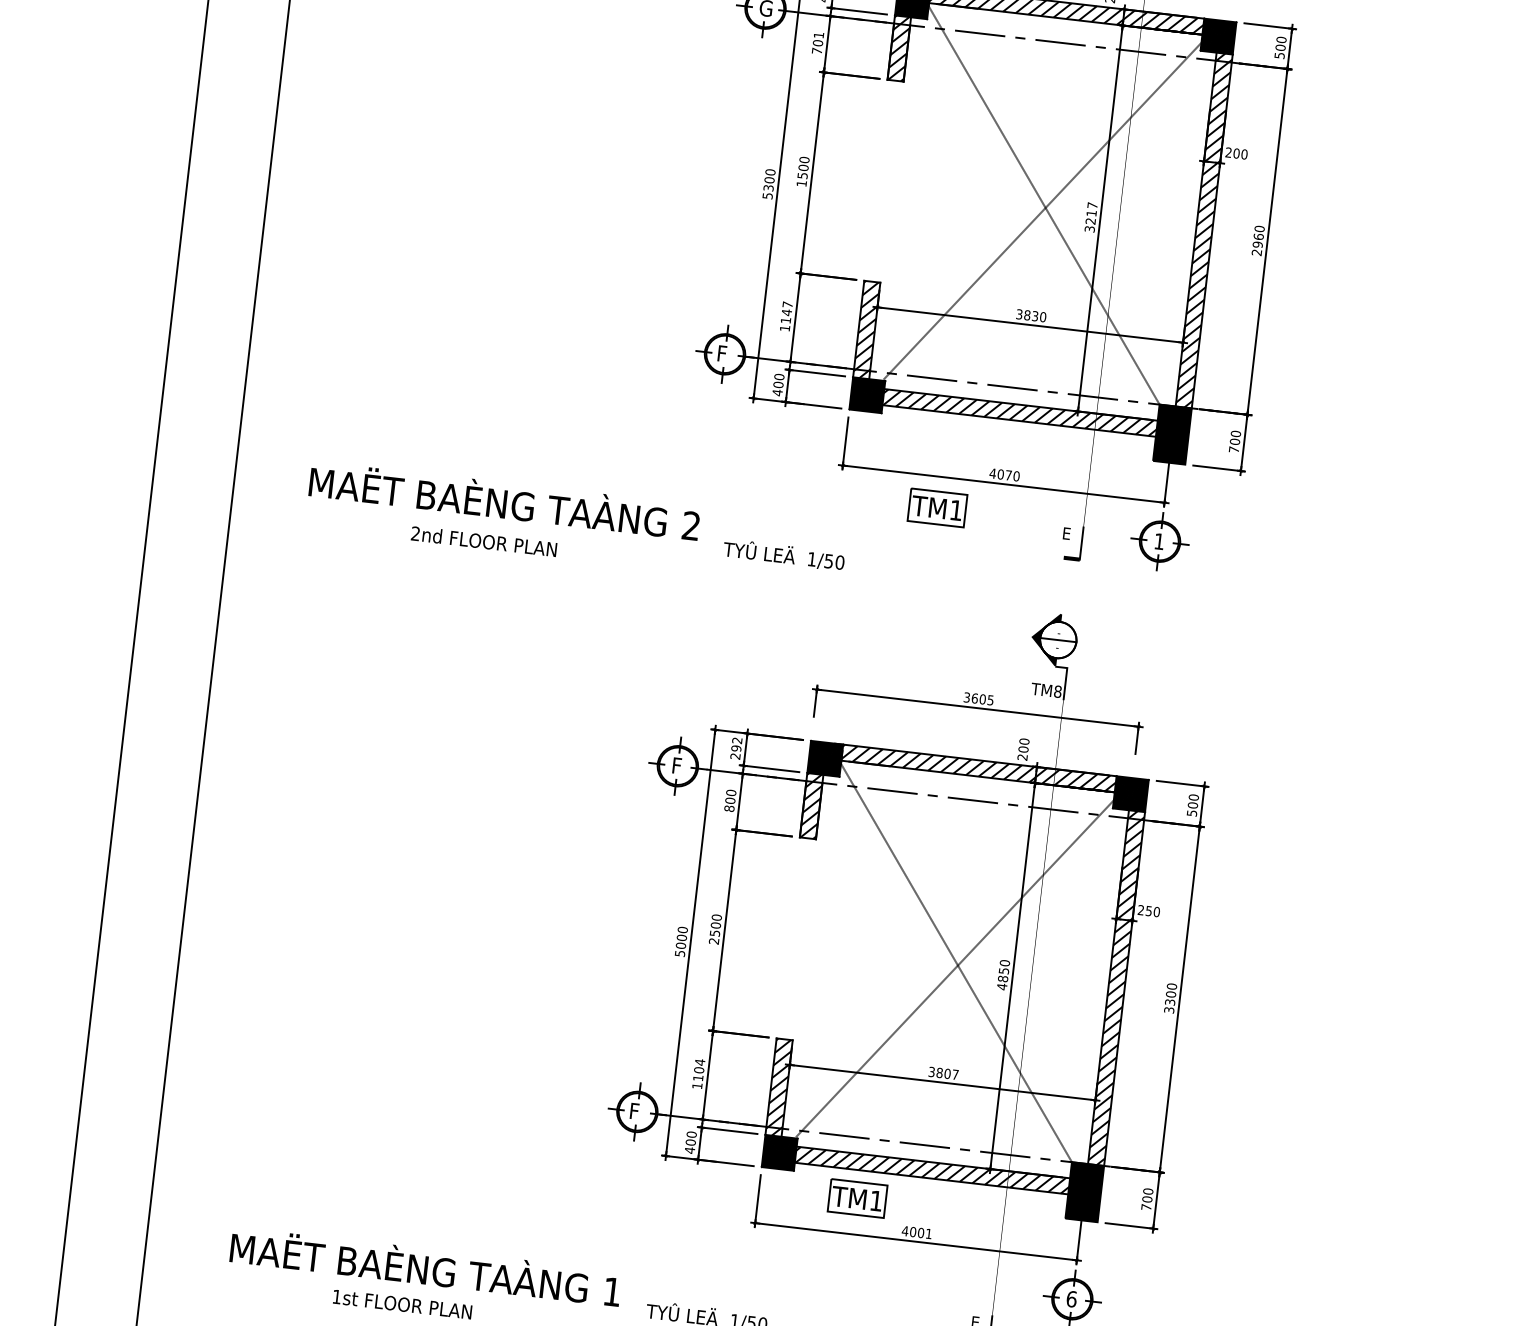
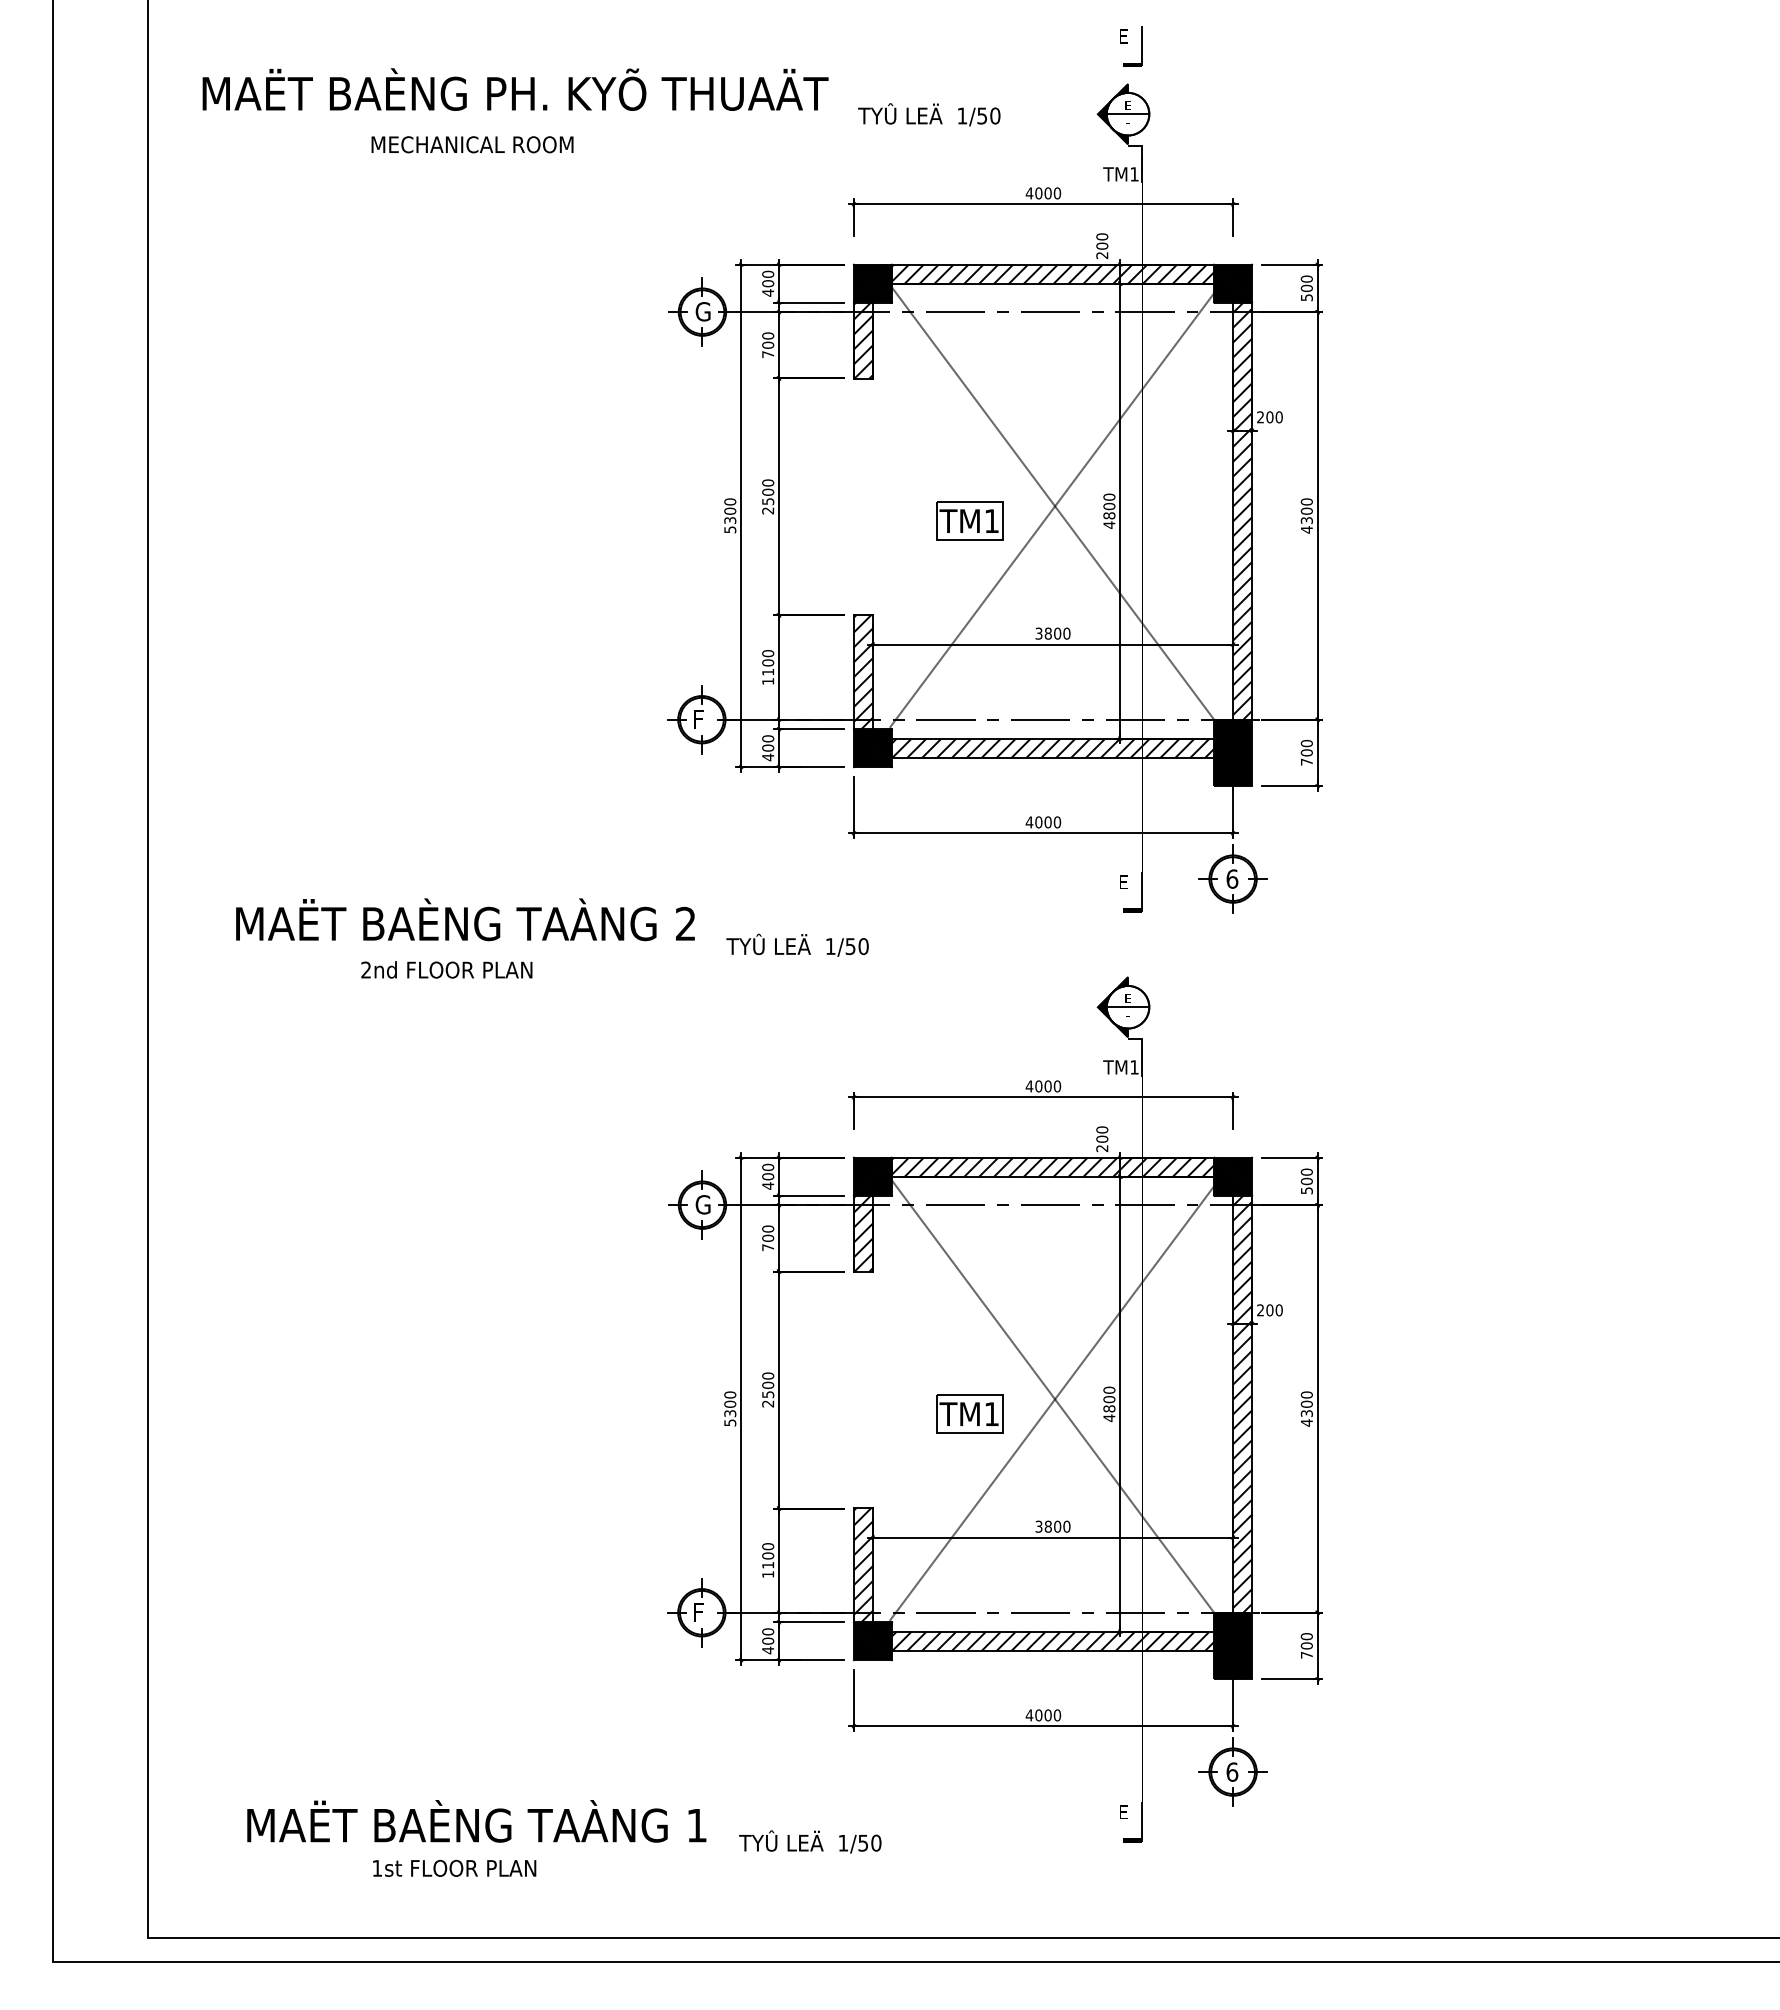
text: (819, 34) -> (768, 335), 701 -> 700
text: (801, 183) -> (767, 510), 1500 -> 2500
text: (1091, 216) -> (1109, 510), 3217 -> 4800
text: (1257, 244) -> (1306, 520), 2960 -> 4300
text: (787, 308) -> (768, 658), 1147 -> 1100
text: (1035, 316) -> (1057, 633), 3830 -> 3800
text: (1008, 475) -> (1047, 822), 4070 -> 4000
part: (937, 507) -> (969, 520), moved
text: (1159, 541) -> (1232, 878), 1 -> 6
text: (1058, 632) -> (1127, 998), - -> E
text: (1057, 691) -> (1134, 1067), TM8 -> TM1
text: (978, 699) -> (1043, 1086), 3605 -> 4000
text: (736, 748) -> (768, 1176), 292 -> 400
text: (677, 765) -> (702, 1204), F -> G
text: (729, 808) -> (768, 1247), 800 -> 700
text: (1148, 911) -> (1269, 1310), 250 -> 200
text: (681, 945) -> (730, 1413), 5000 -> 5300
text: (1004, 971) -> (1109, 1399), 4850 -> 4800
text: (1168, 1009) -> (1306, 1422), 3300 -> 4300
text: (700, 1062) -> (768, 1546), 1104 -> 1100
text: (955, 1074) -> (1066, 1526), 3807 -> 3800
part: (857, 1198) -> (969, 1413), moved
text: (928, 1234) -> (1057, 1715), 4001 -> 4000

